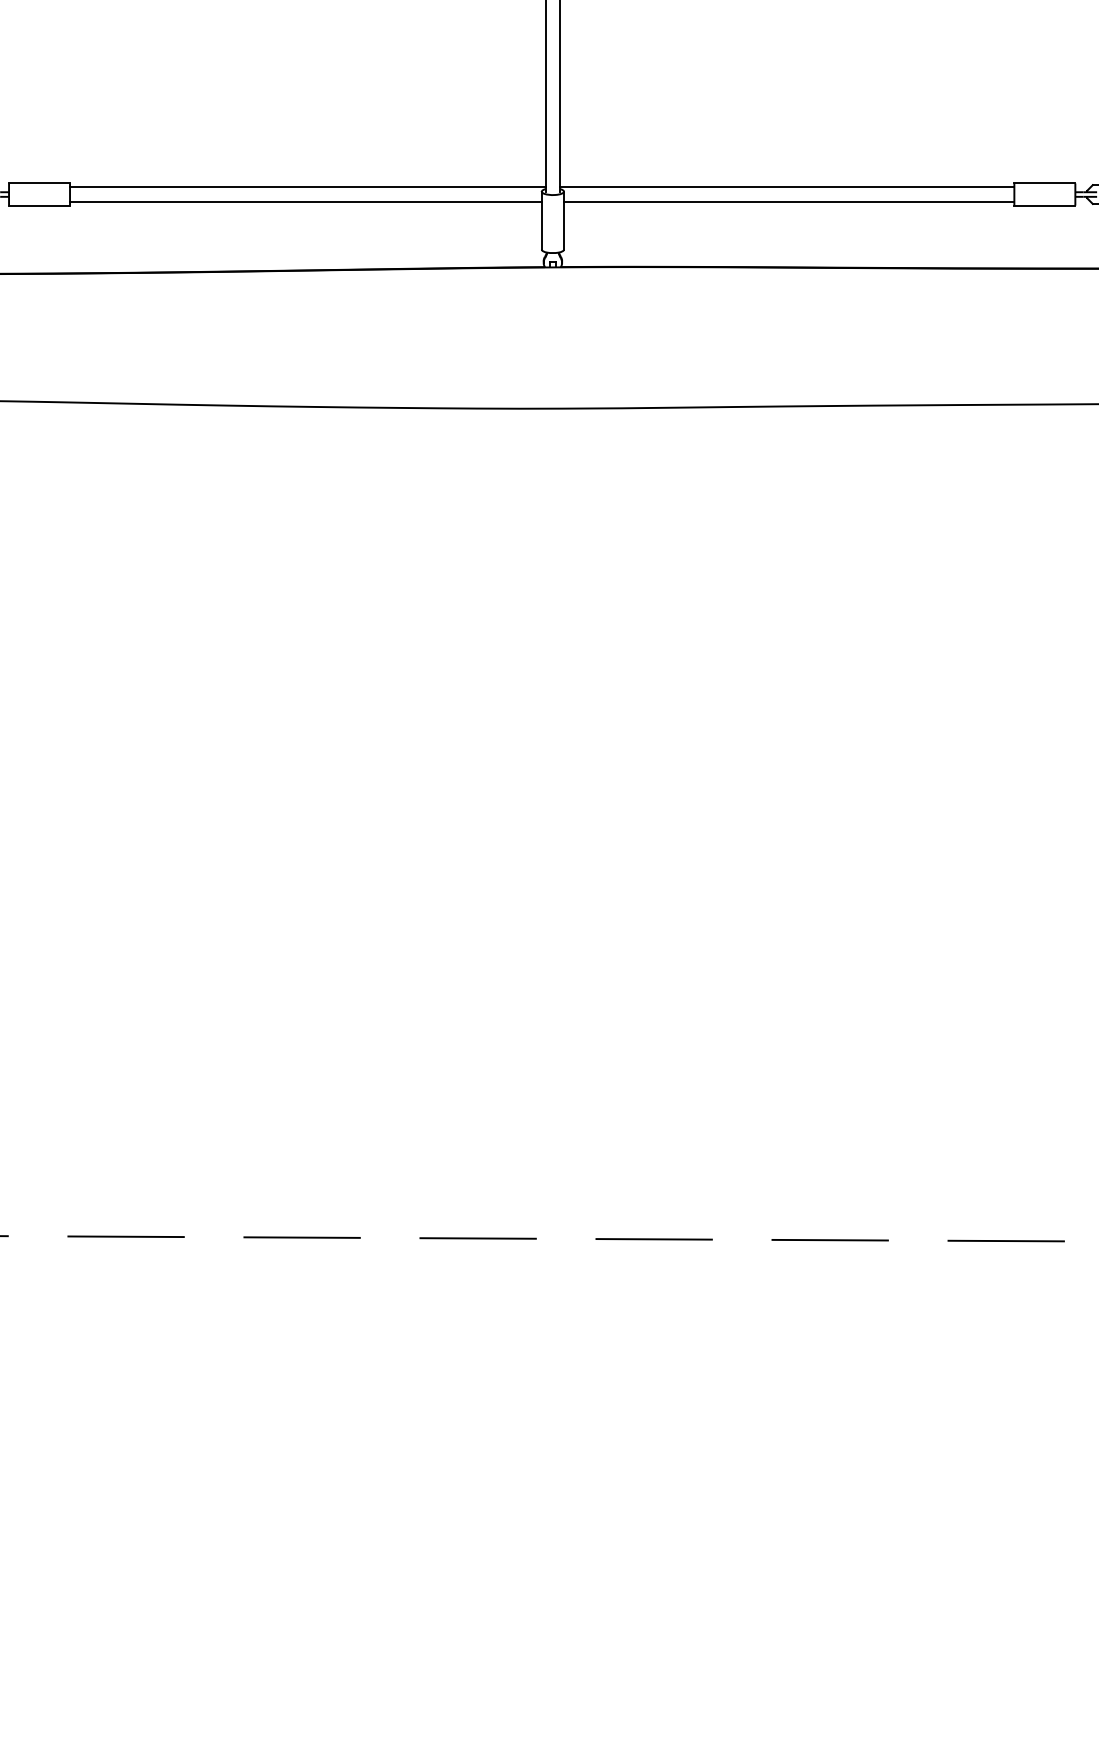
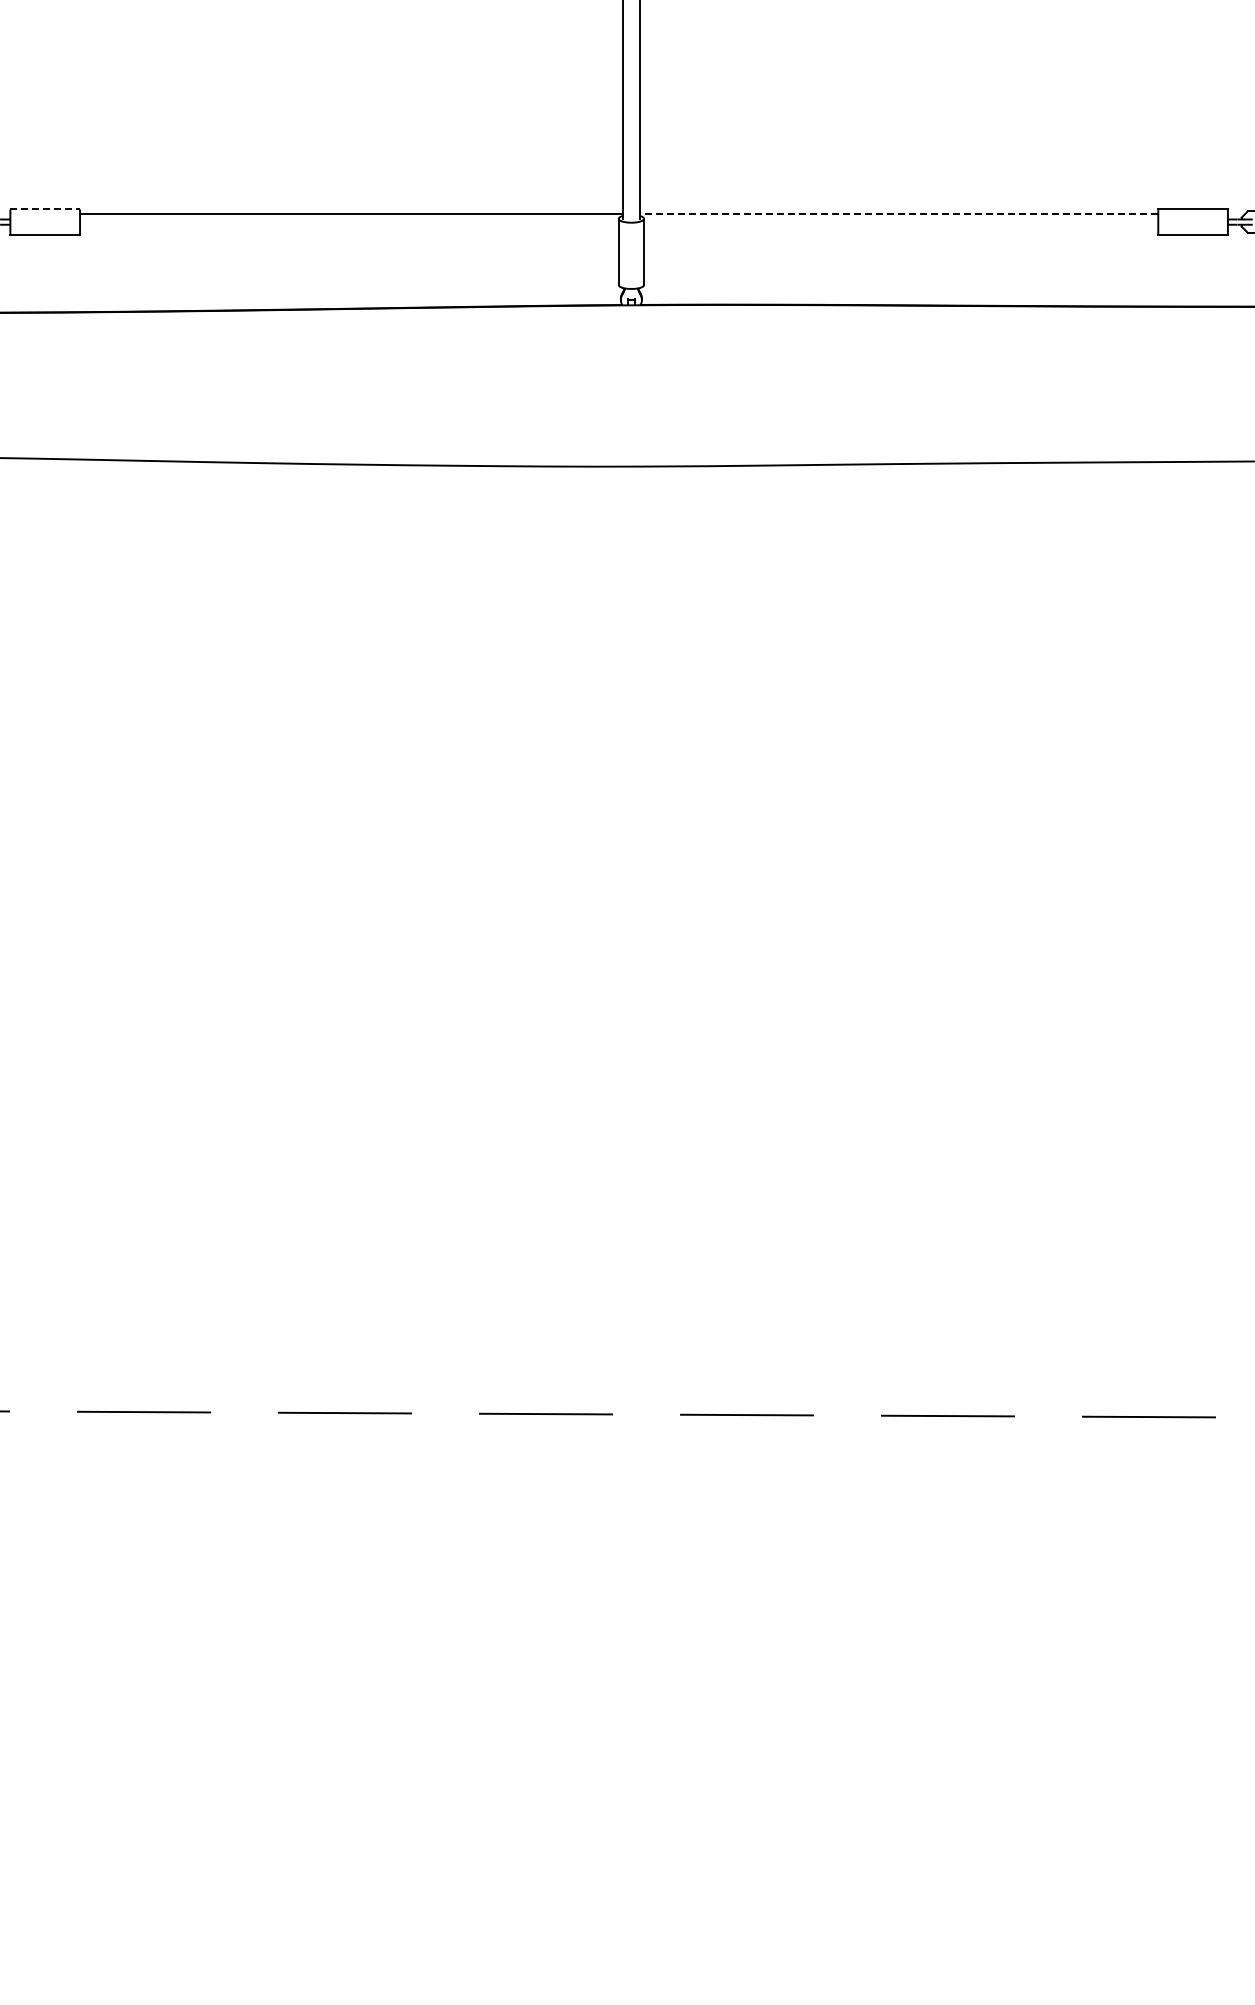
line: (39, 183) -> (45, 209), solid -> dashed
line: (786, 186) -> (898, 213), solid -> dashed
line: (306, 201) -> (349, 230), removed
line: (789, 201) -> (901, 230), removed

